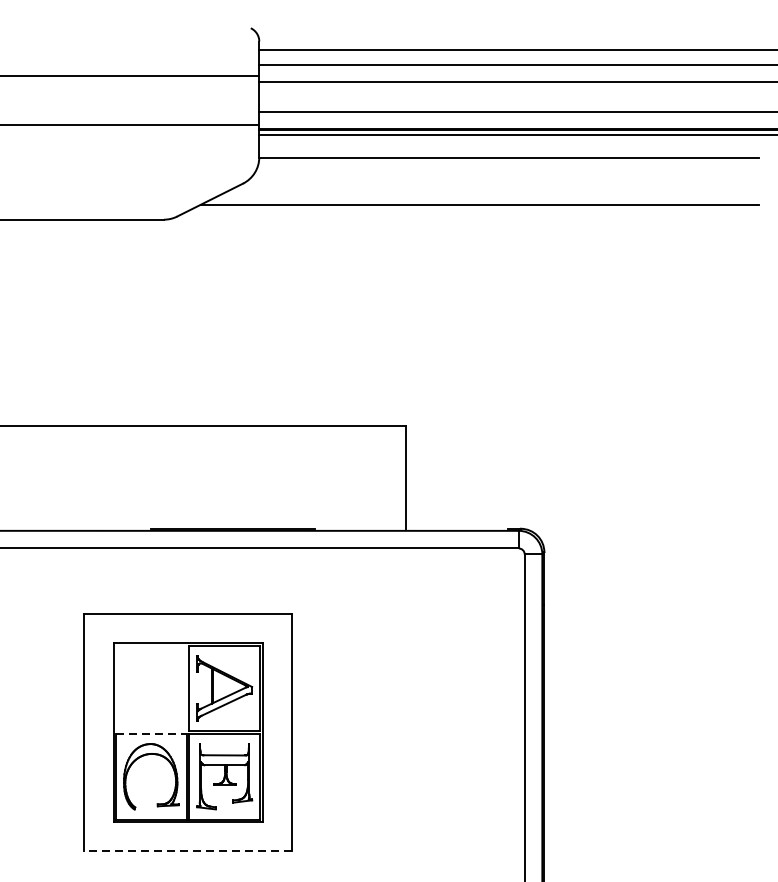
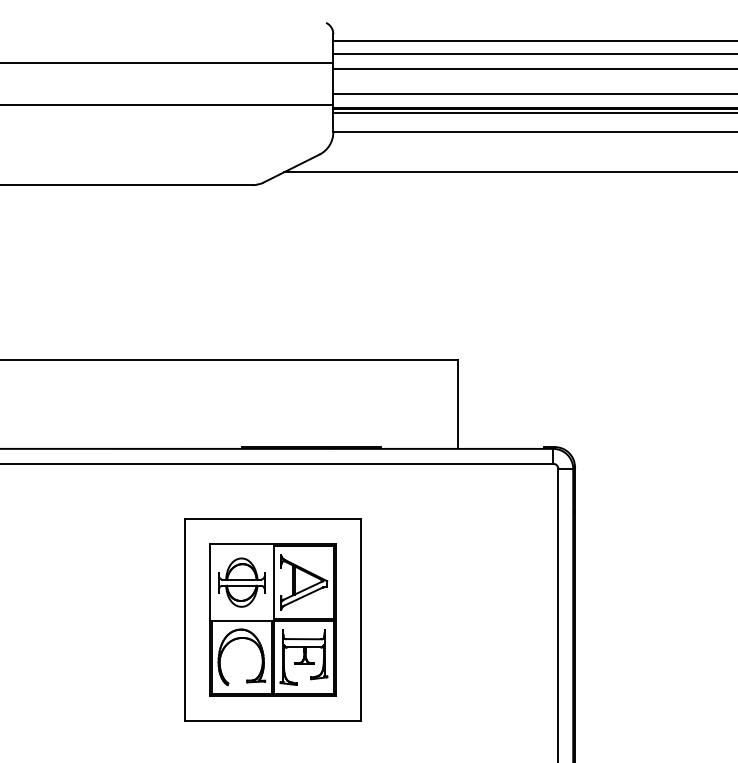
part: (150, 688) -> (241, 582), added
line: (150, 734) -> (241, 621), dashed -> solid
line: (187, 851) -> (272, 720), dashed -> solid

